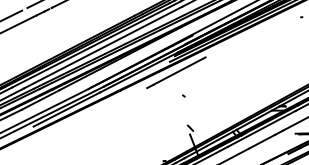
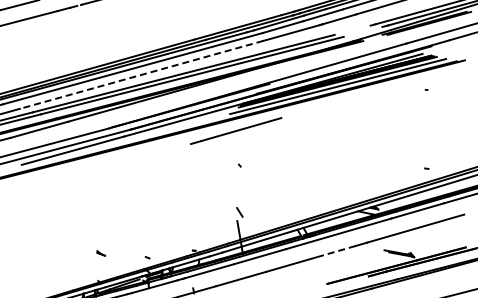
line: (103, 47) -> (141, 75), solid -> dashed
line: (262, 141) -> (335, 251), solid -> dashed

